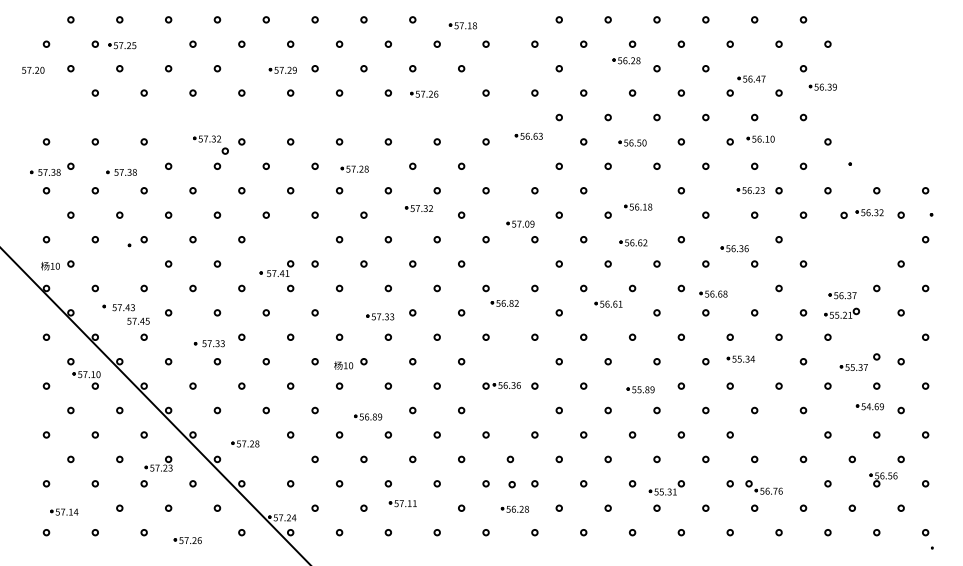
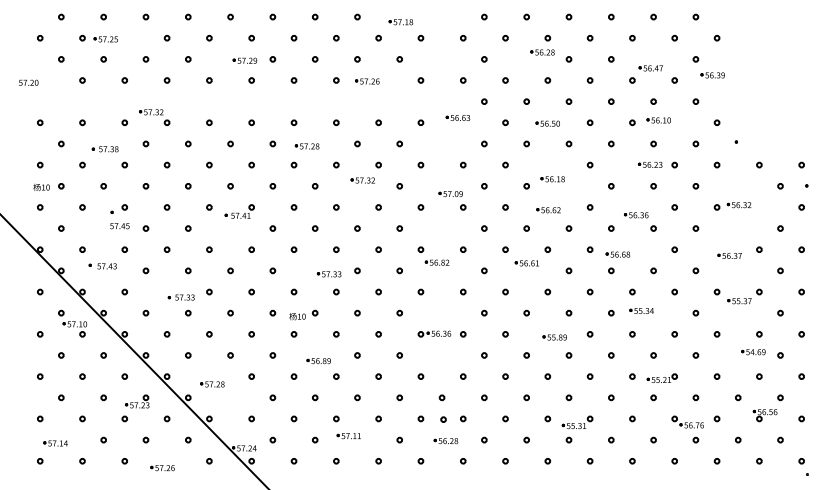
text: (32, 69) -> (28, 82), moved
part: (210, 145) -> (154, 117), moved
part: (44, 172) -> (38, 149), removed
part: (861, 214) -> (732, 206), moved
text: (50, 265) -> (41, 186), moved
part: (276, 268) -> (239, 211), moved
part: (841, 312) -> (661, 377), moved
text: (138, 321) -> (119, 226), moved
part: (859, 362) -> (744, 296), moved
part: (763, 486) -> (687, 421), moved

